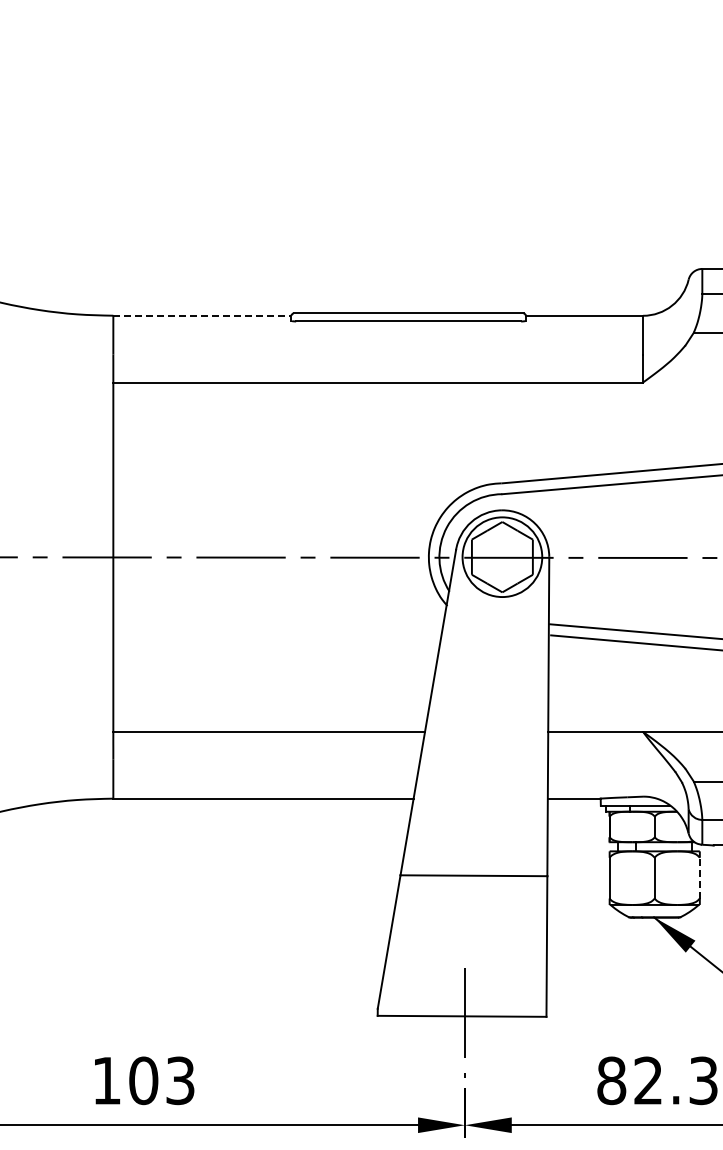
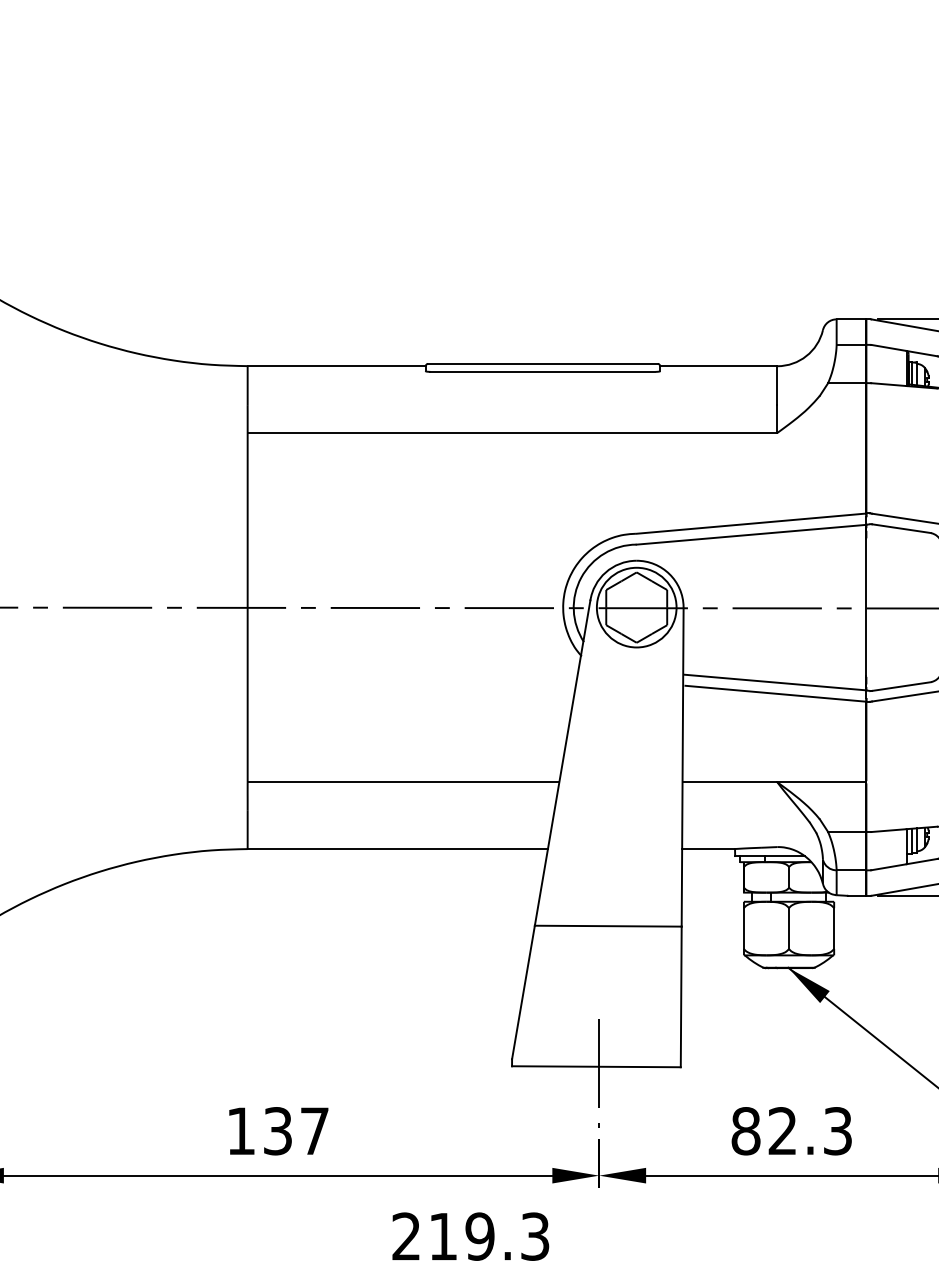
line: (203, 316) -> (337, 366), dashed -> solid
line: (700, 878) -> (834, 928), dashed -> solid
text: (161, 1081) -> (295, 1131), 103 -> 137

